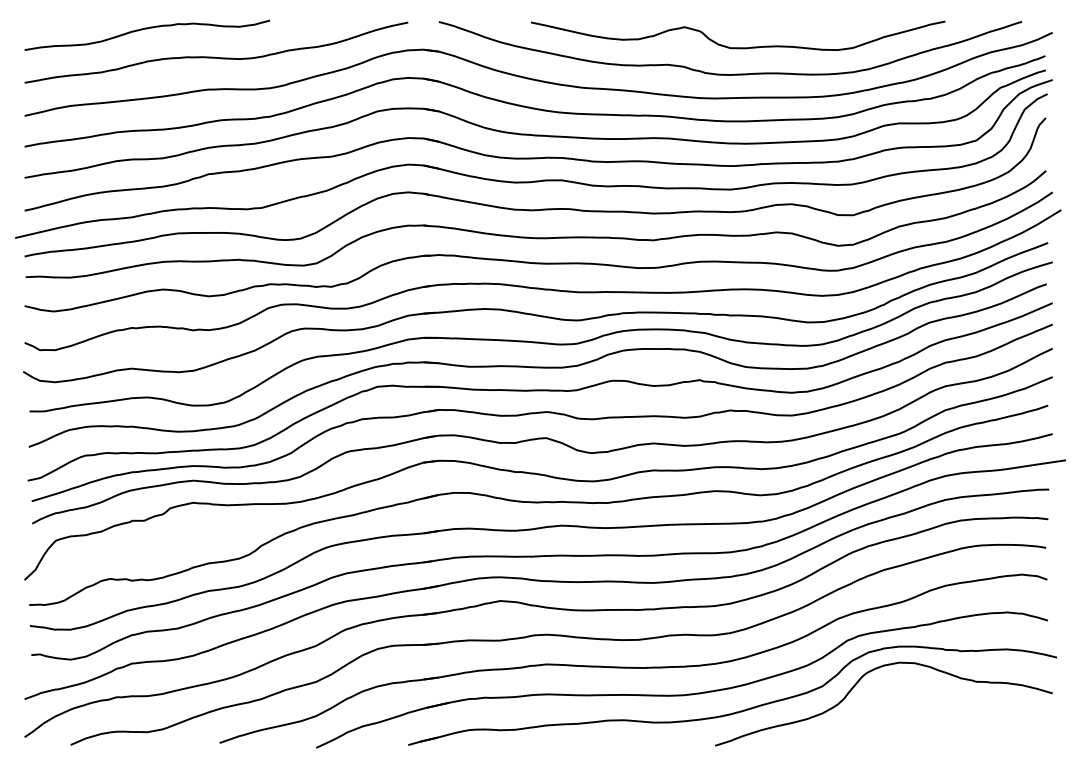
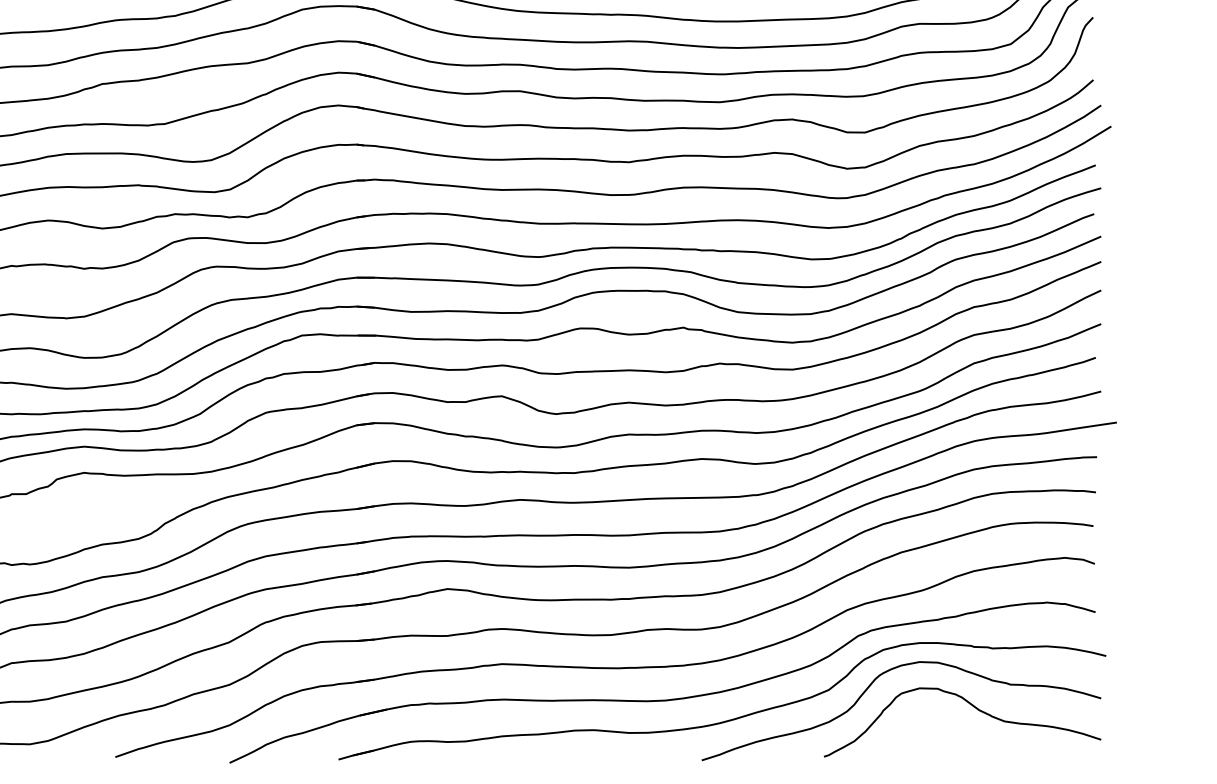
curve: (946, 702) -> (975, 709), added

